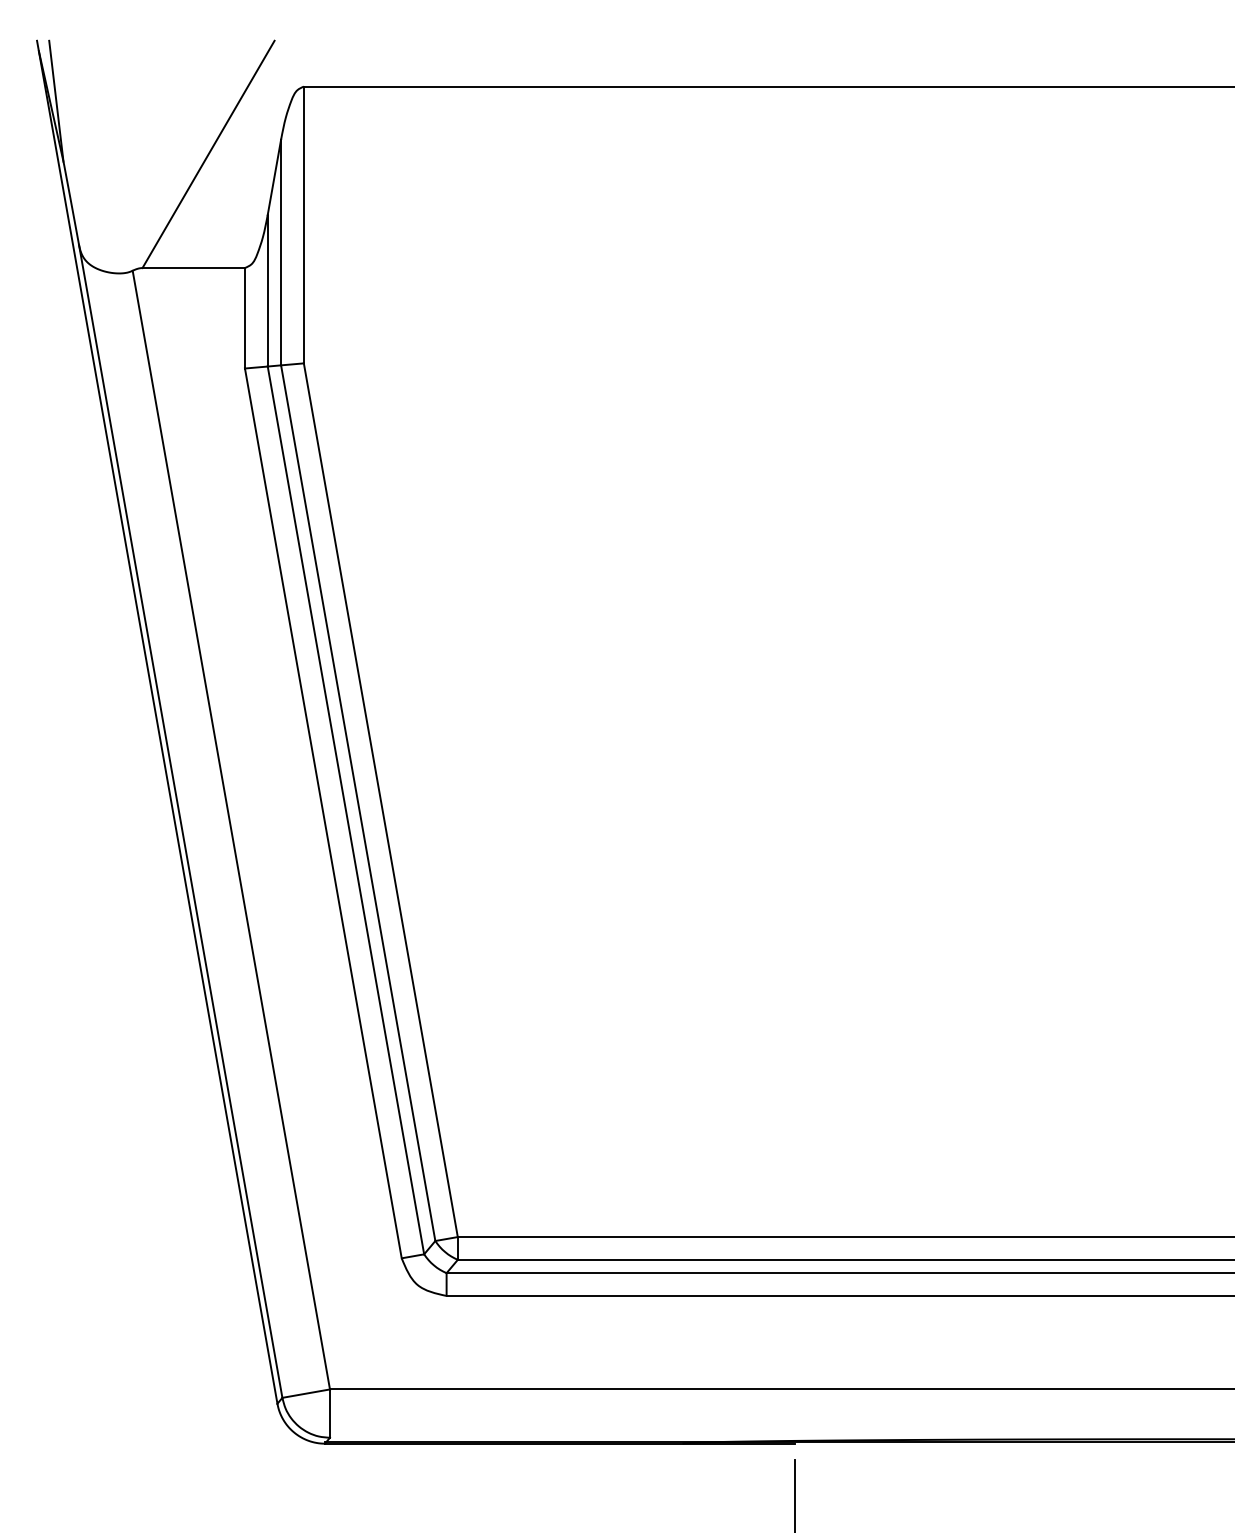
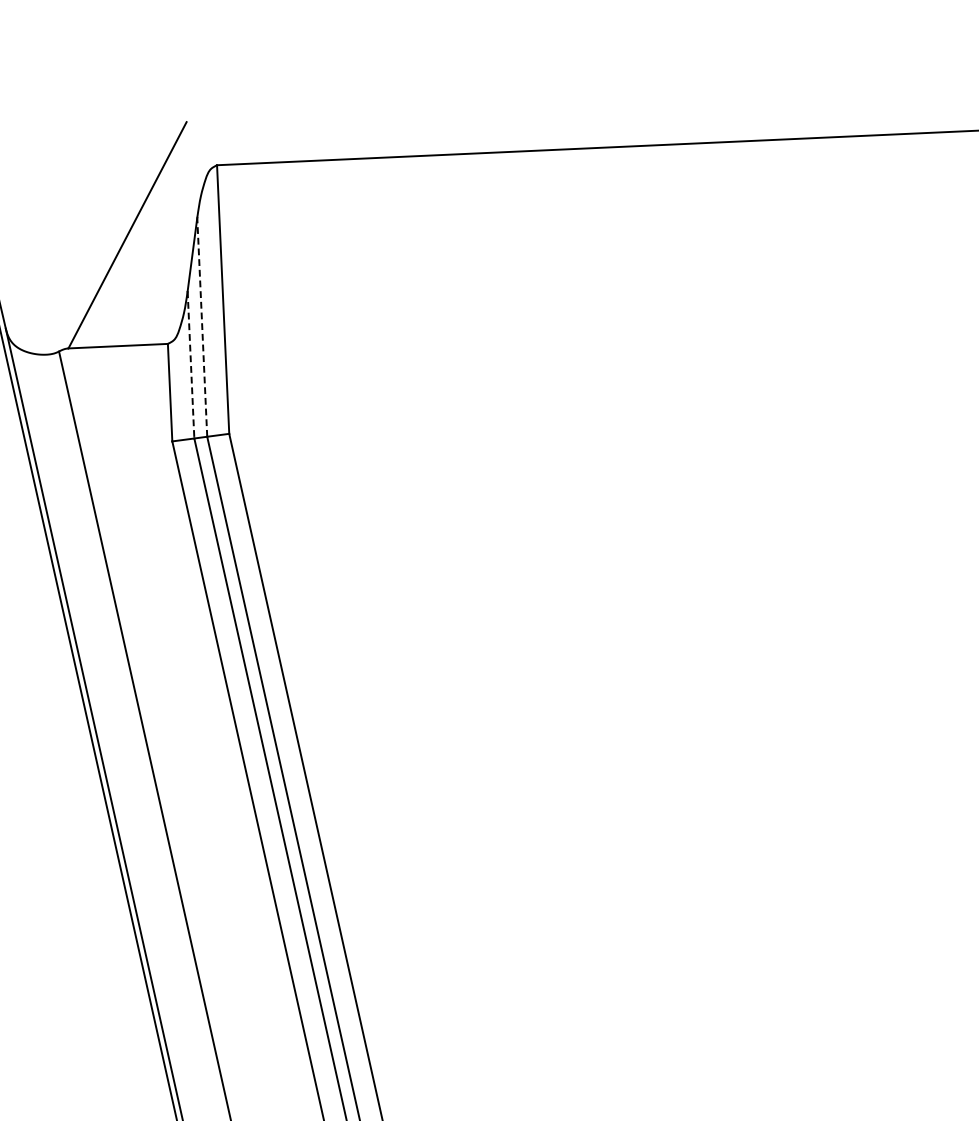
line: (281, 252) -> (202, 327), solid -> dashed
line: (267, 290) -> (190, 364), solid -> dashed

